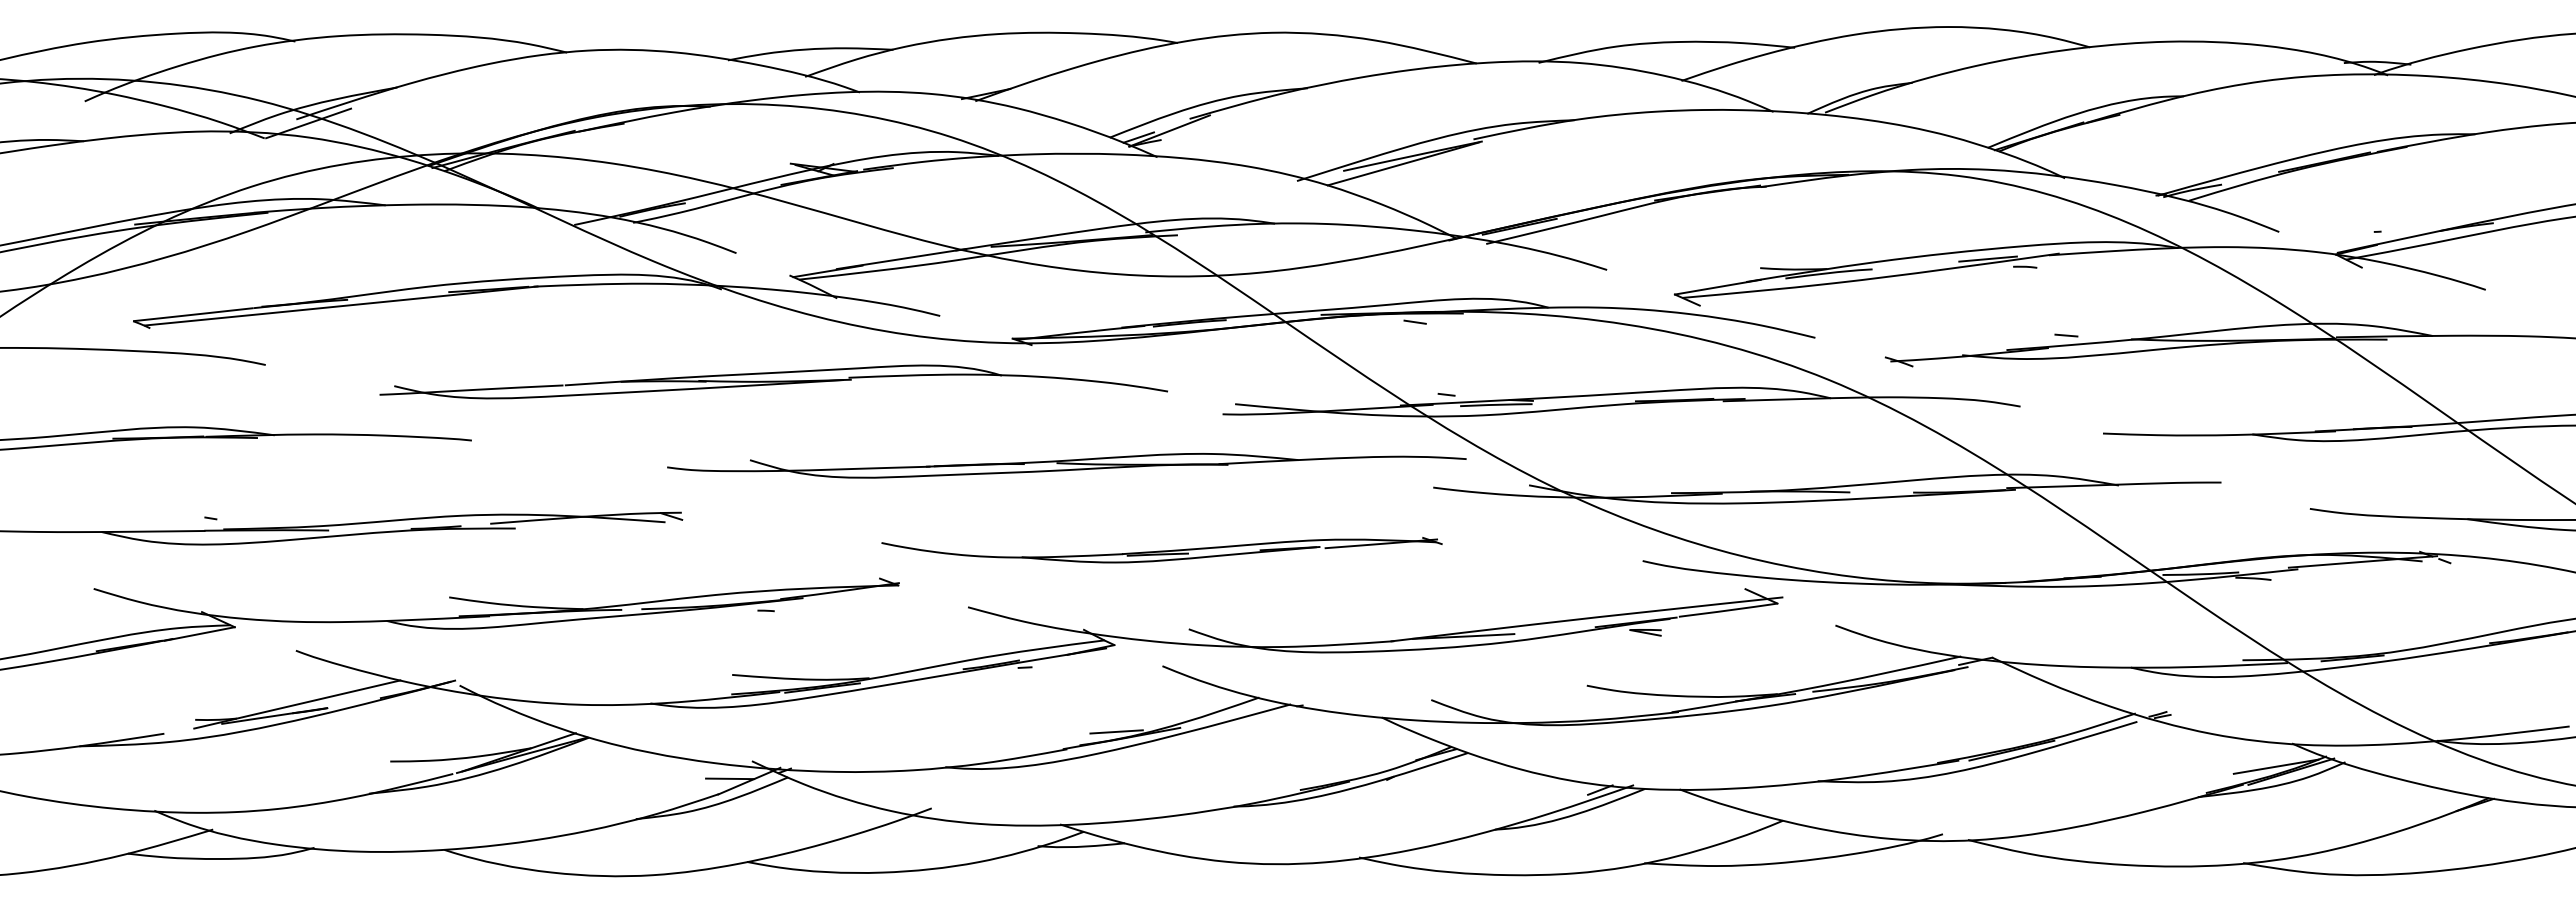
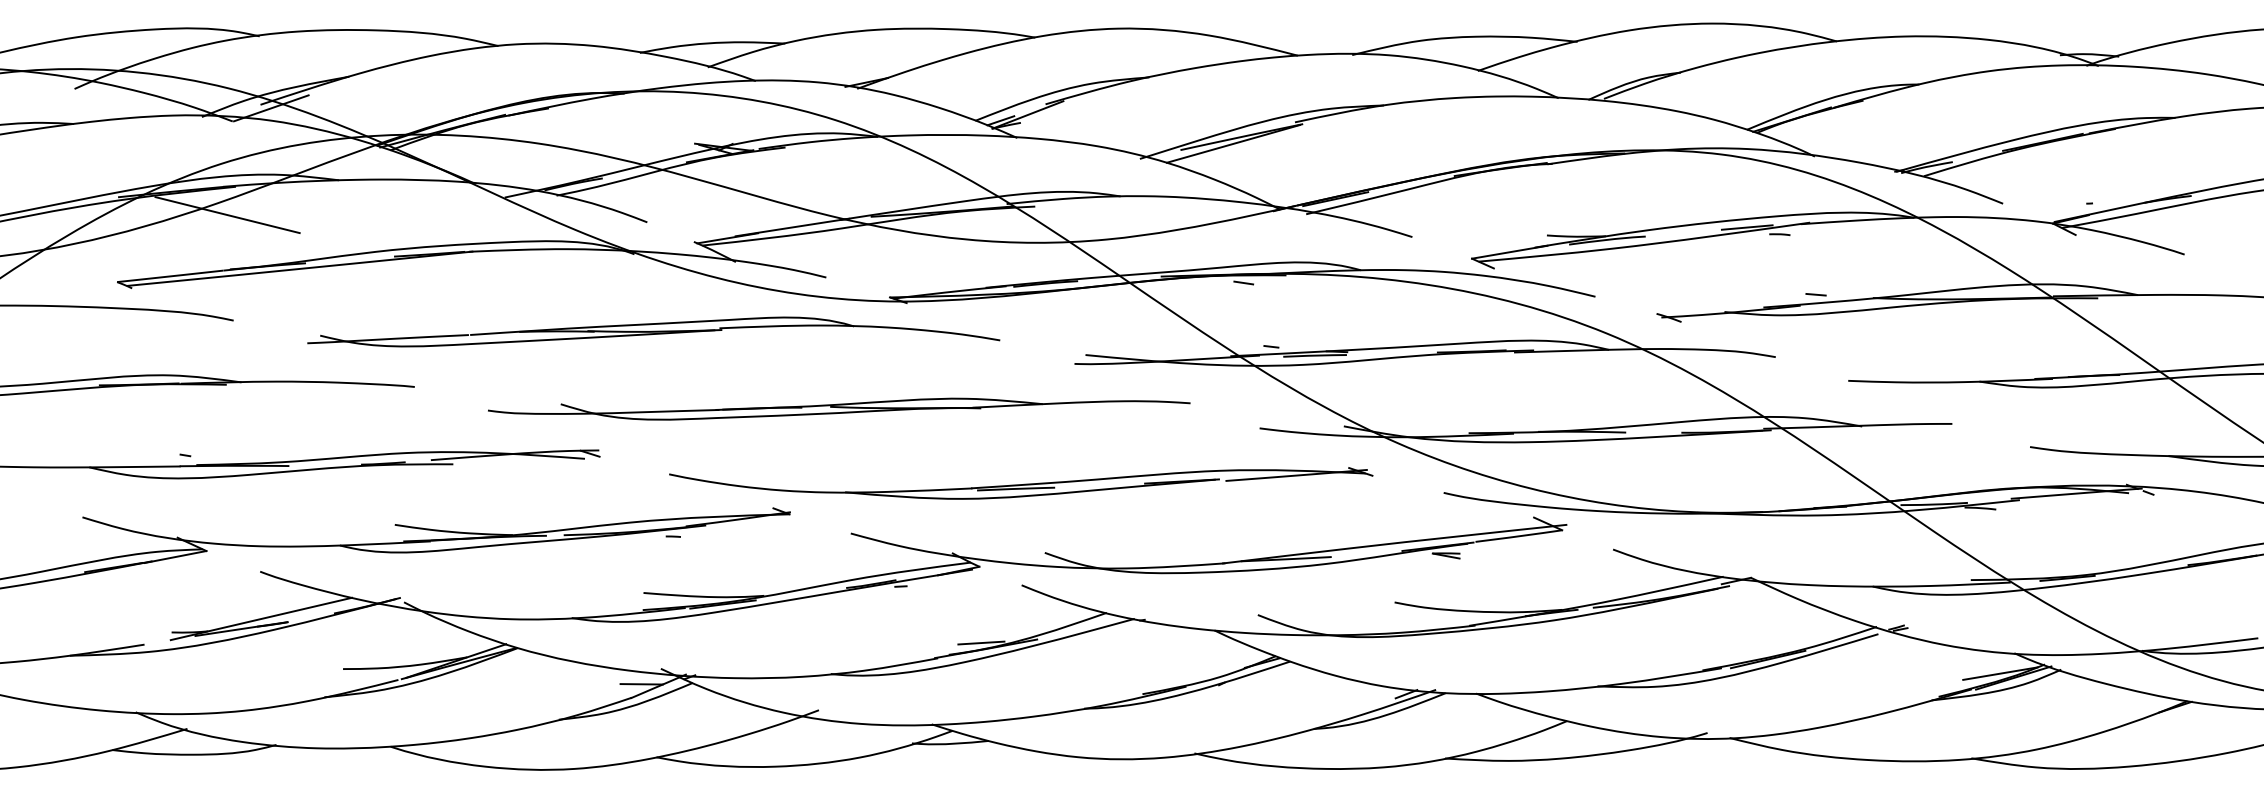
line: (258, 244) -> (227, 214), added
part: (773, 381) -> (653, 331), moved
part: (1066, 465) -> (838, 408), moved
part: (1161, 549) -> (1020, 482), size x1.43

